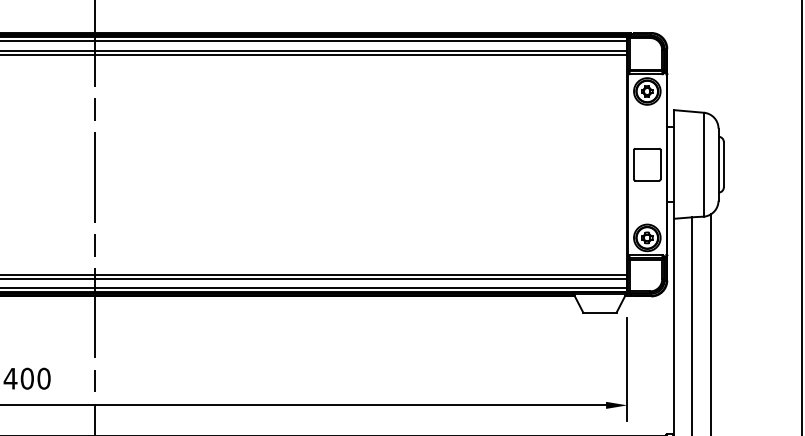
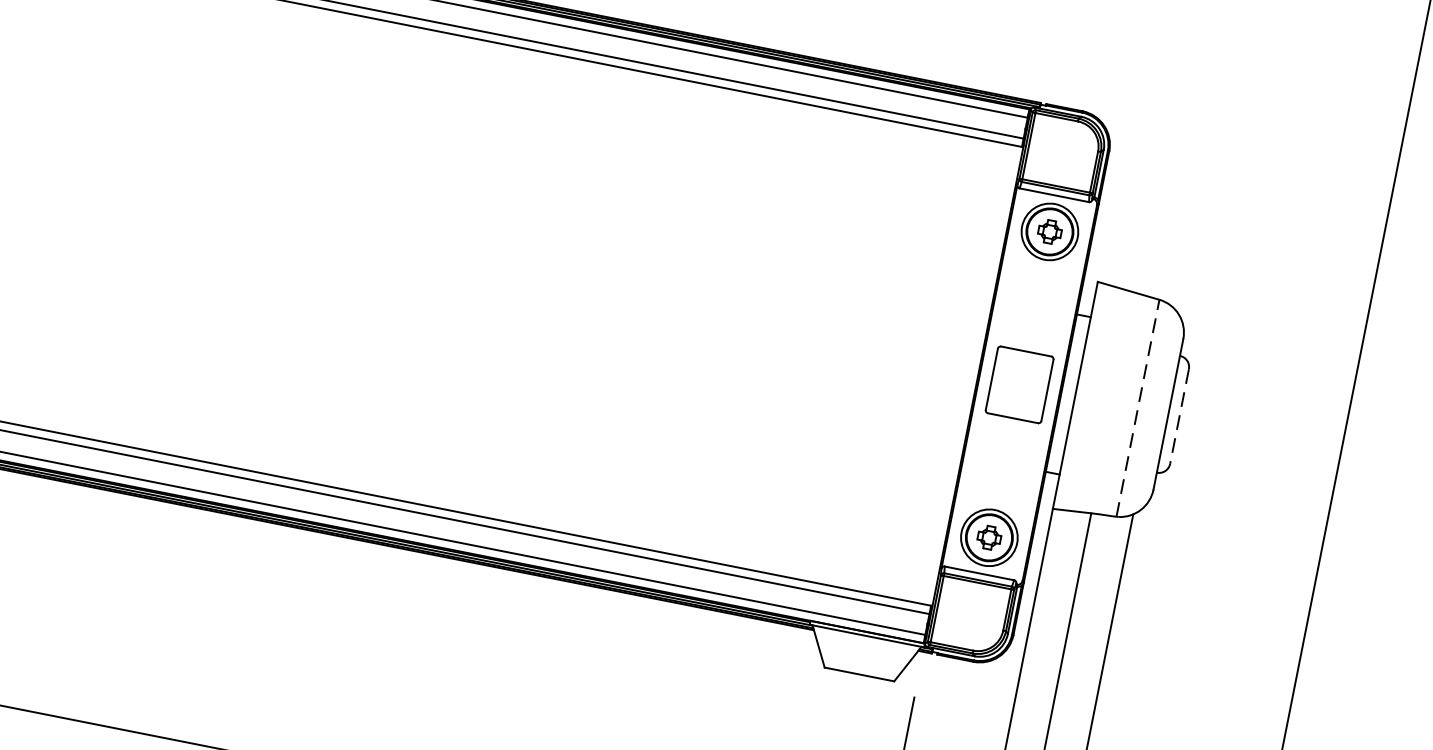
line: (703, 164) -> (1137, 407), solid -> dashed
line: (723, 164) -> (1178, 415), solid -> dashed

